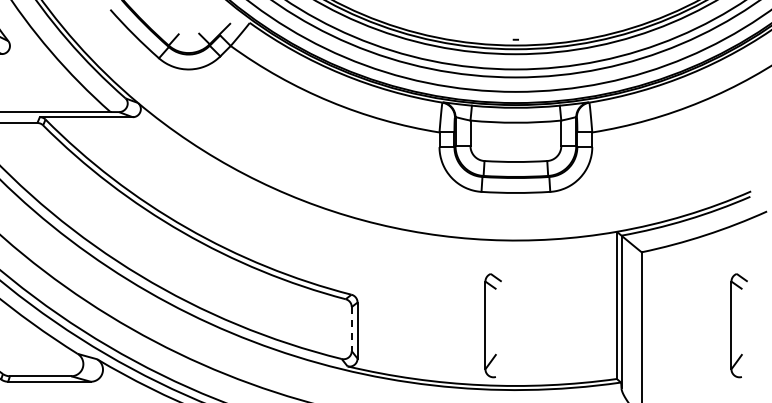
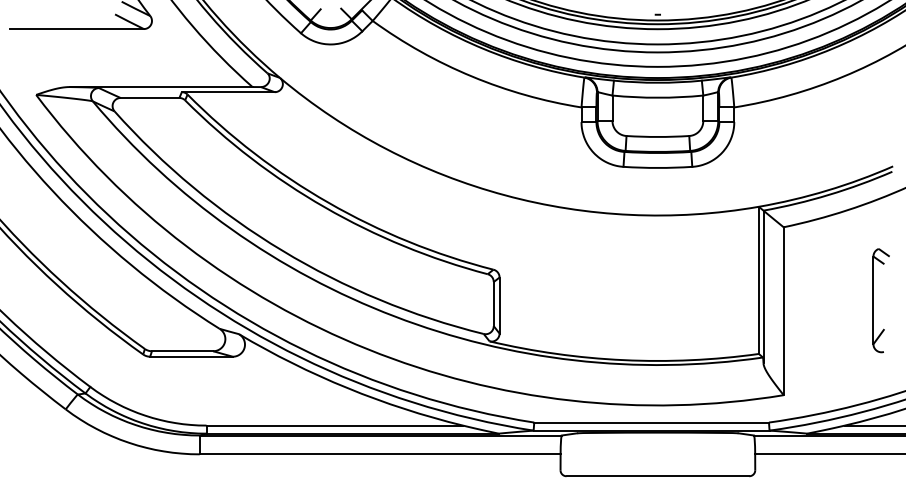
part: (485, 325) -> (627, 300), removed
line: (351, 329) -> (493, 304), dashed -> solid

